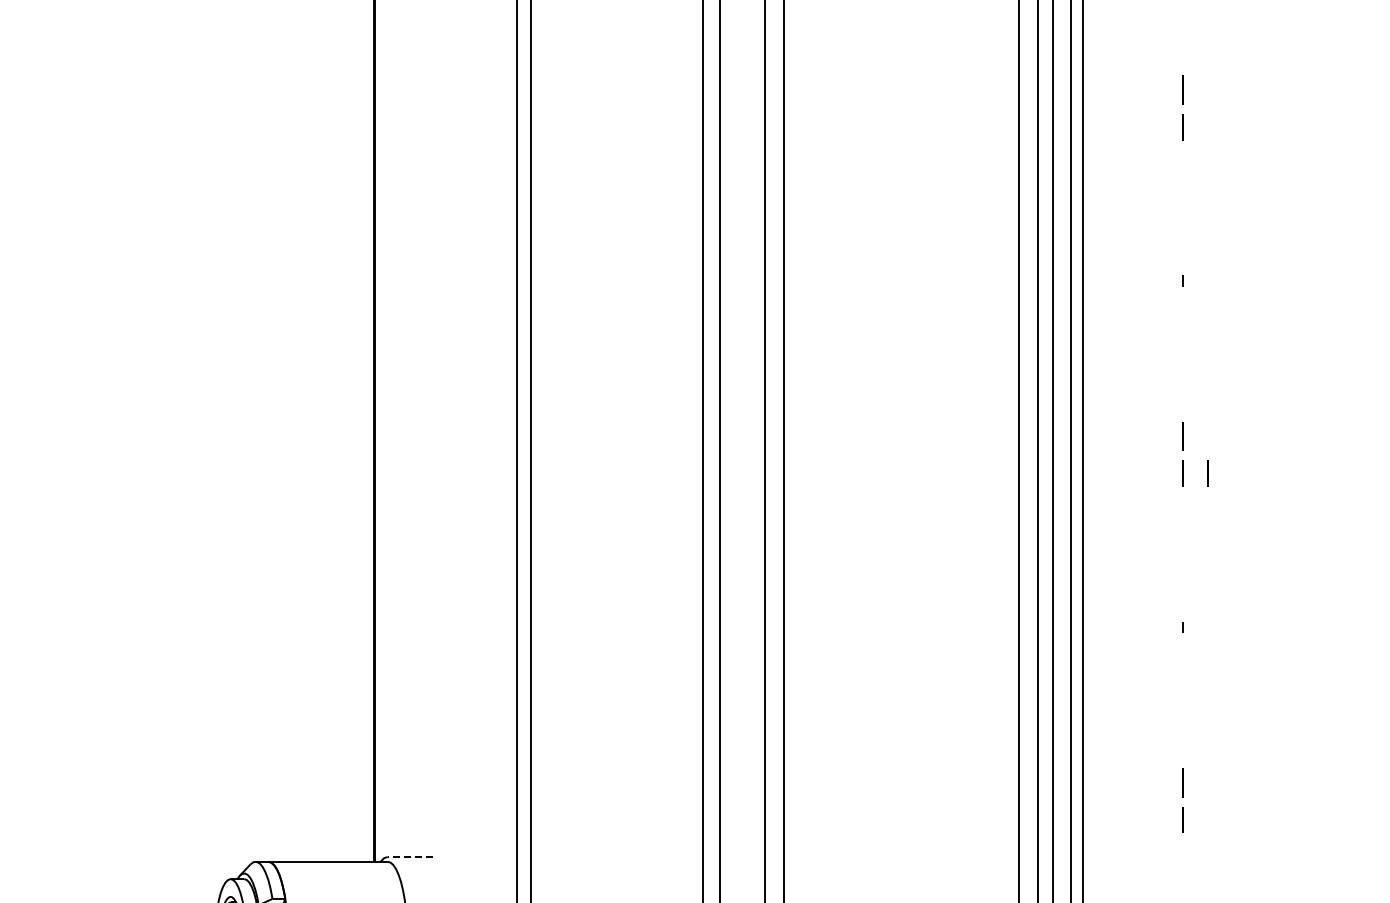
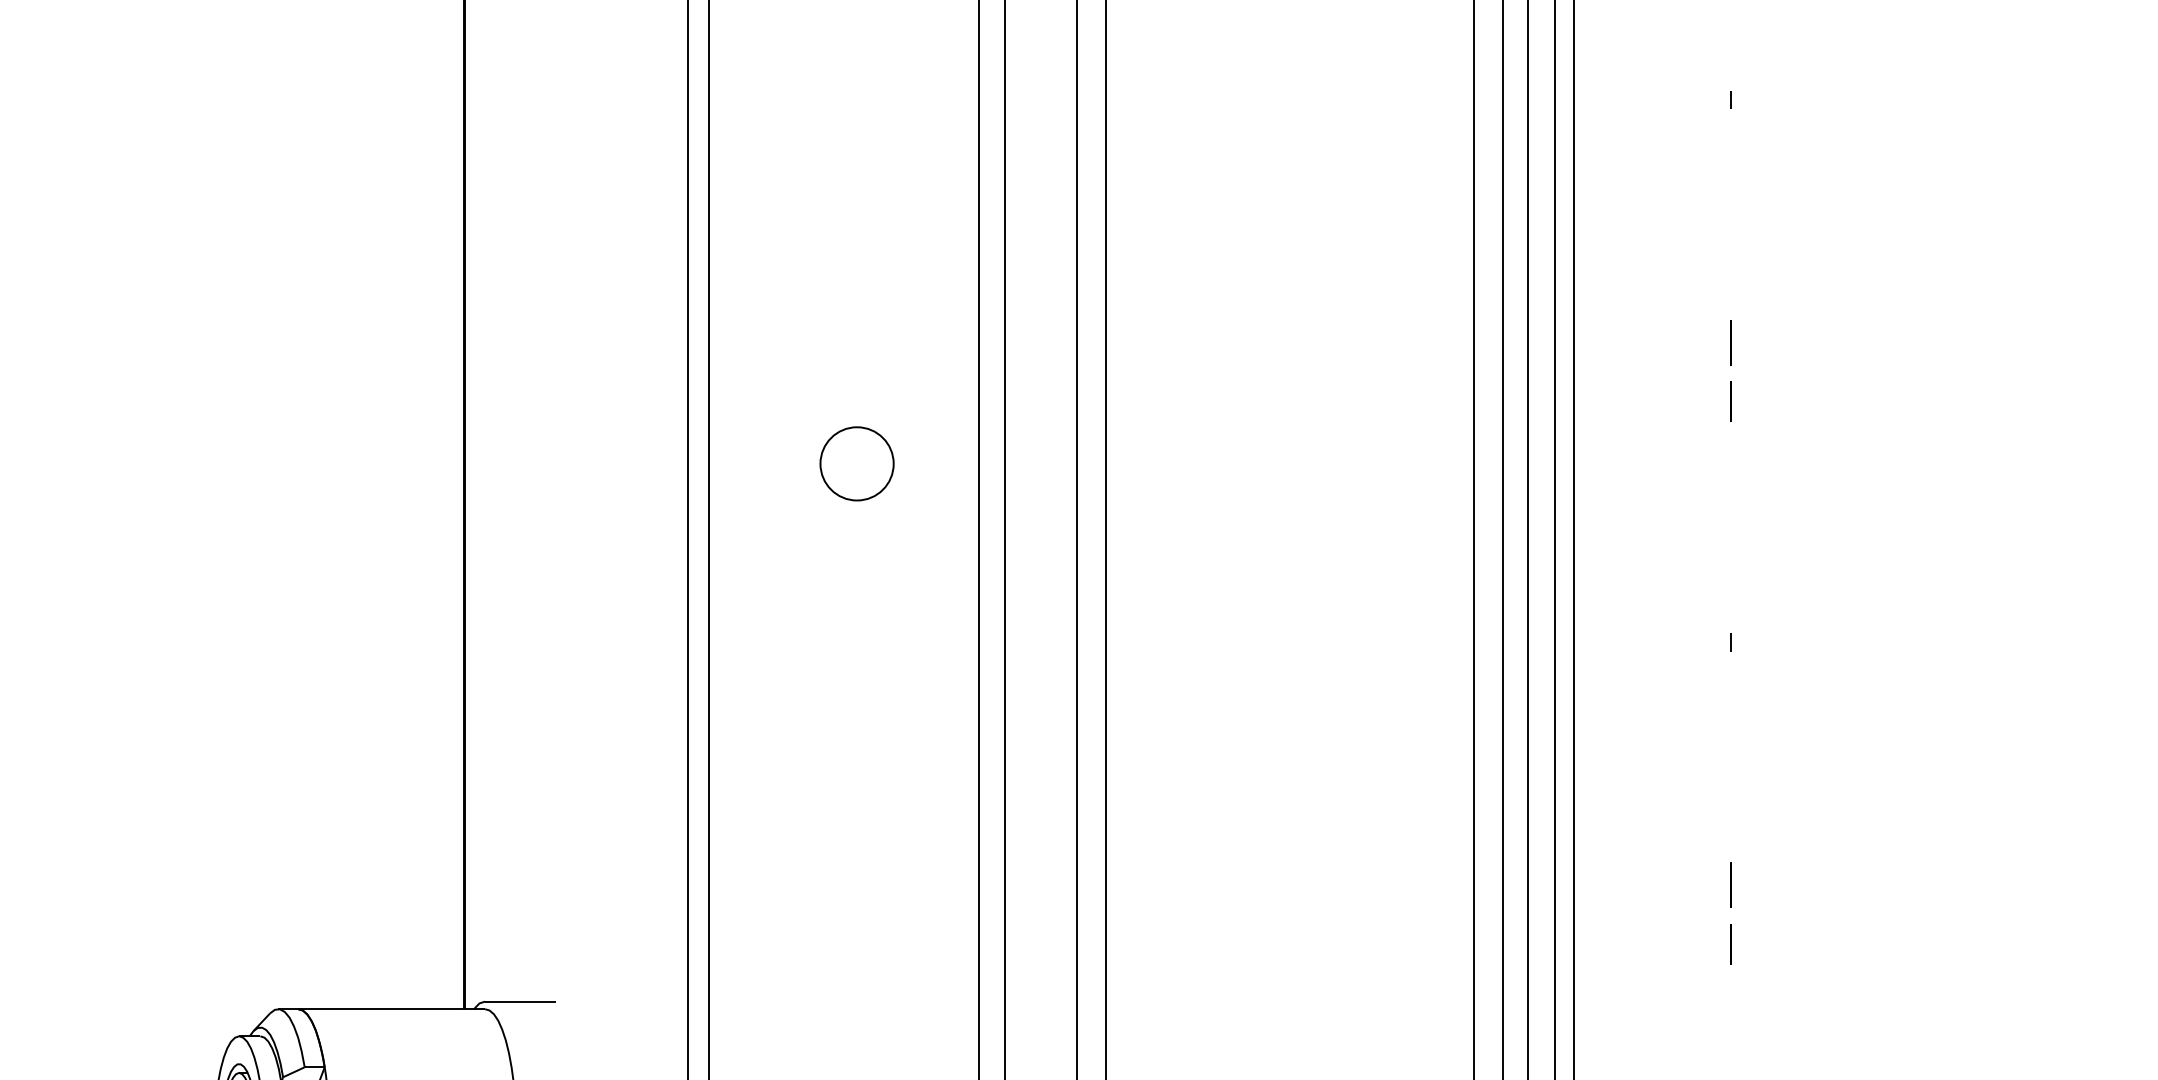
line: (1207, 473) -> (1768, 401), removed
part: (625, 513) -> (857, 463), added
line: (410, 856) -> (520, 1000), dashed -> solid

